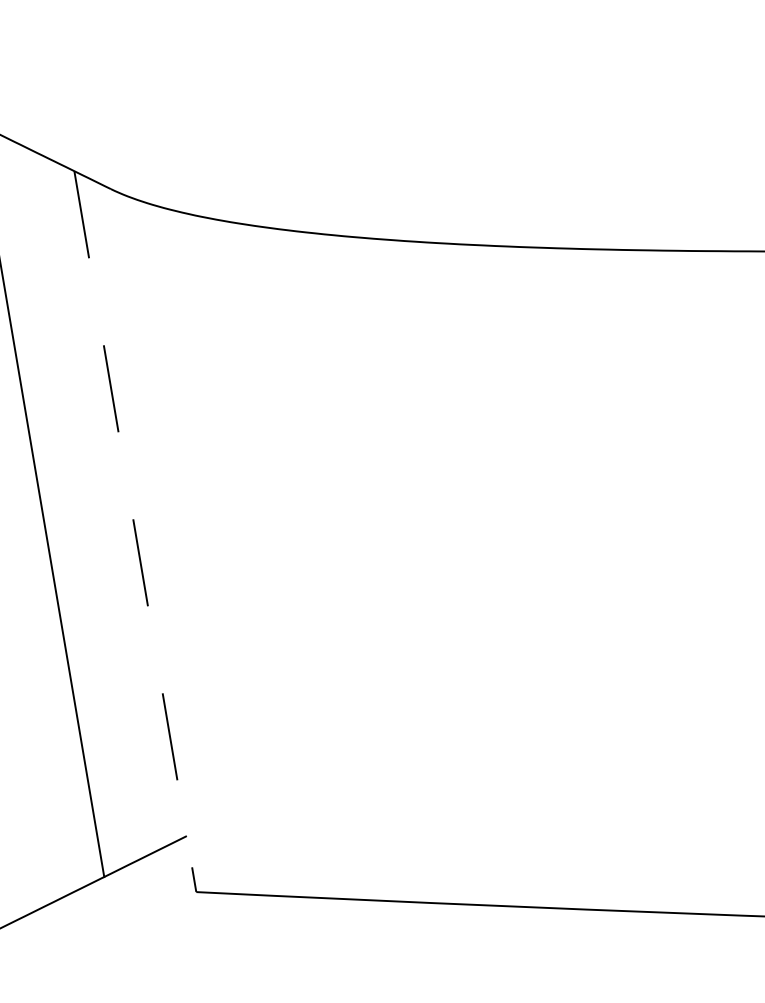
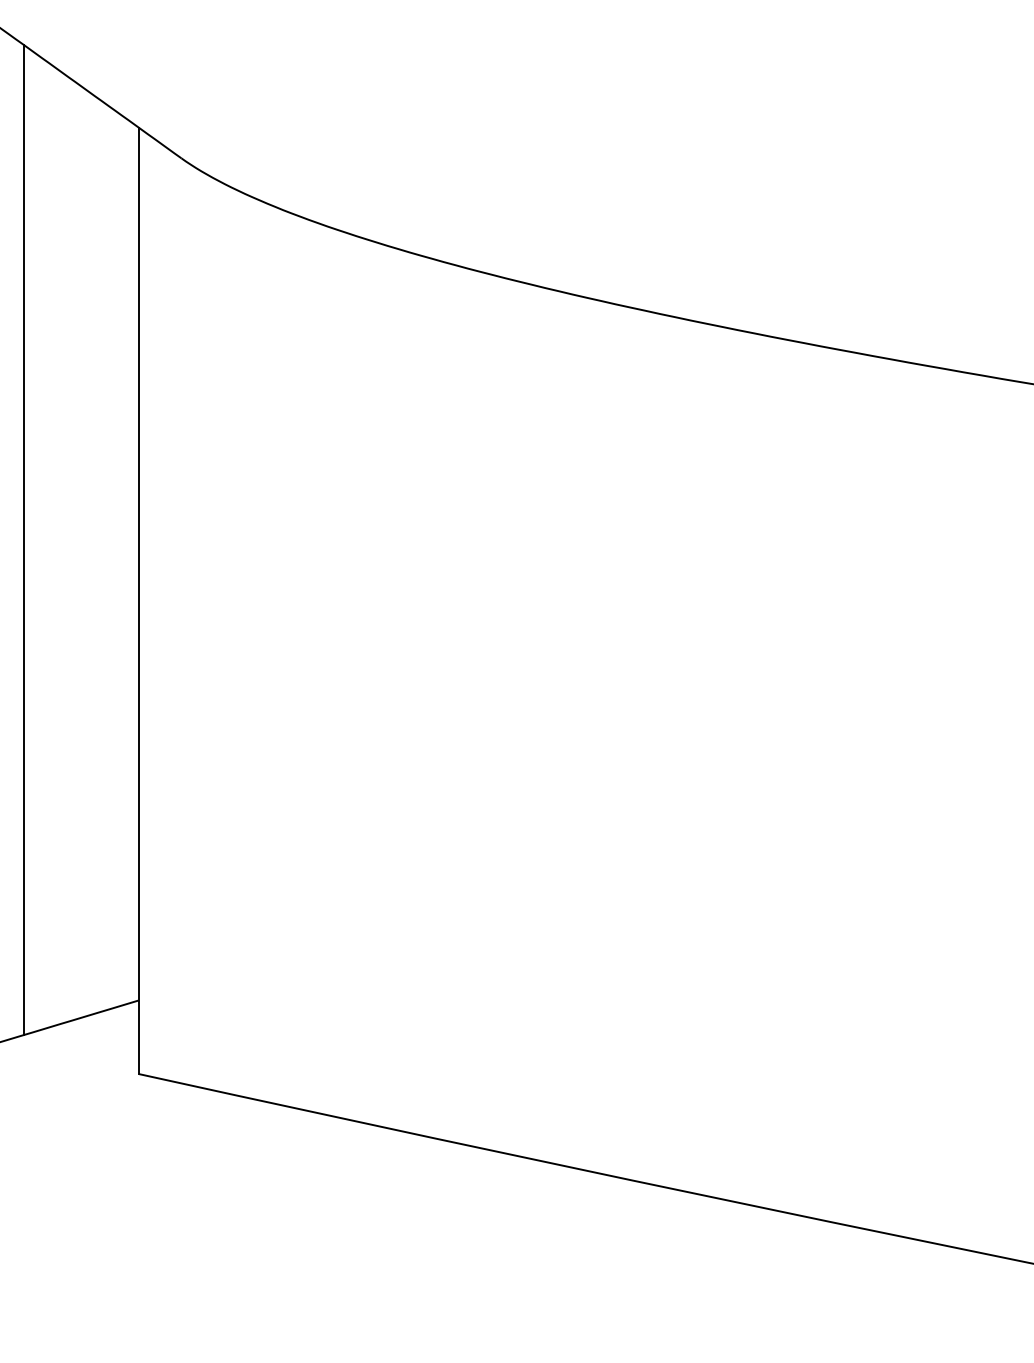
line: (135, 532) -> (138, 601), dashed -> solid

